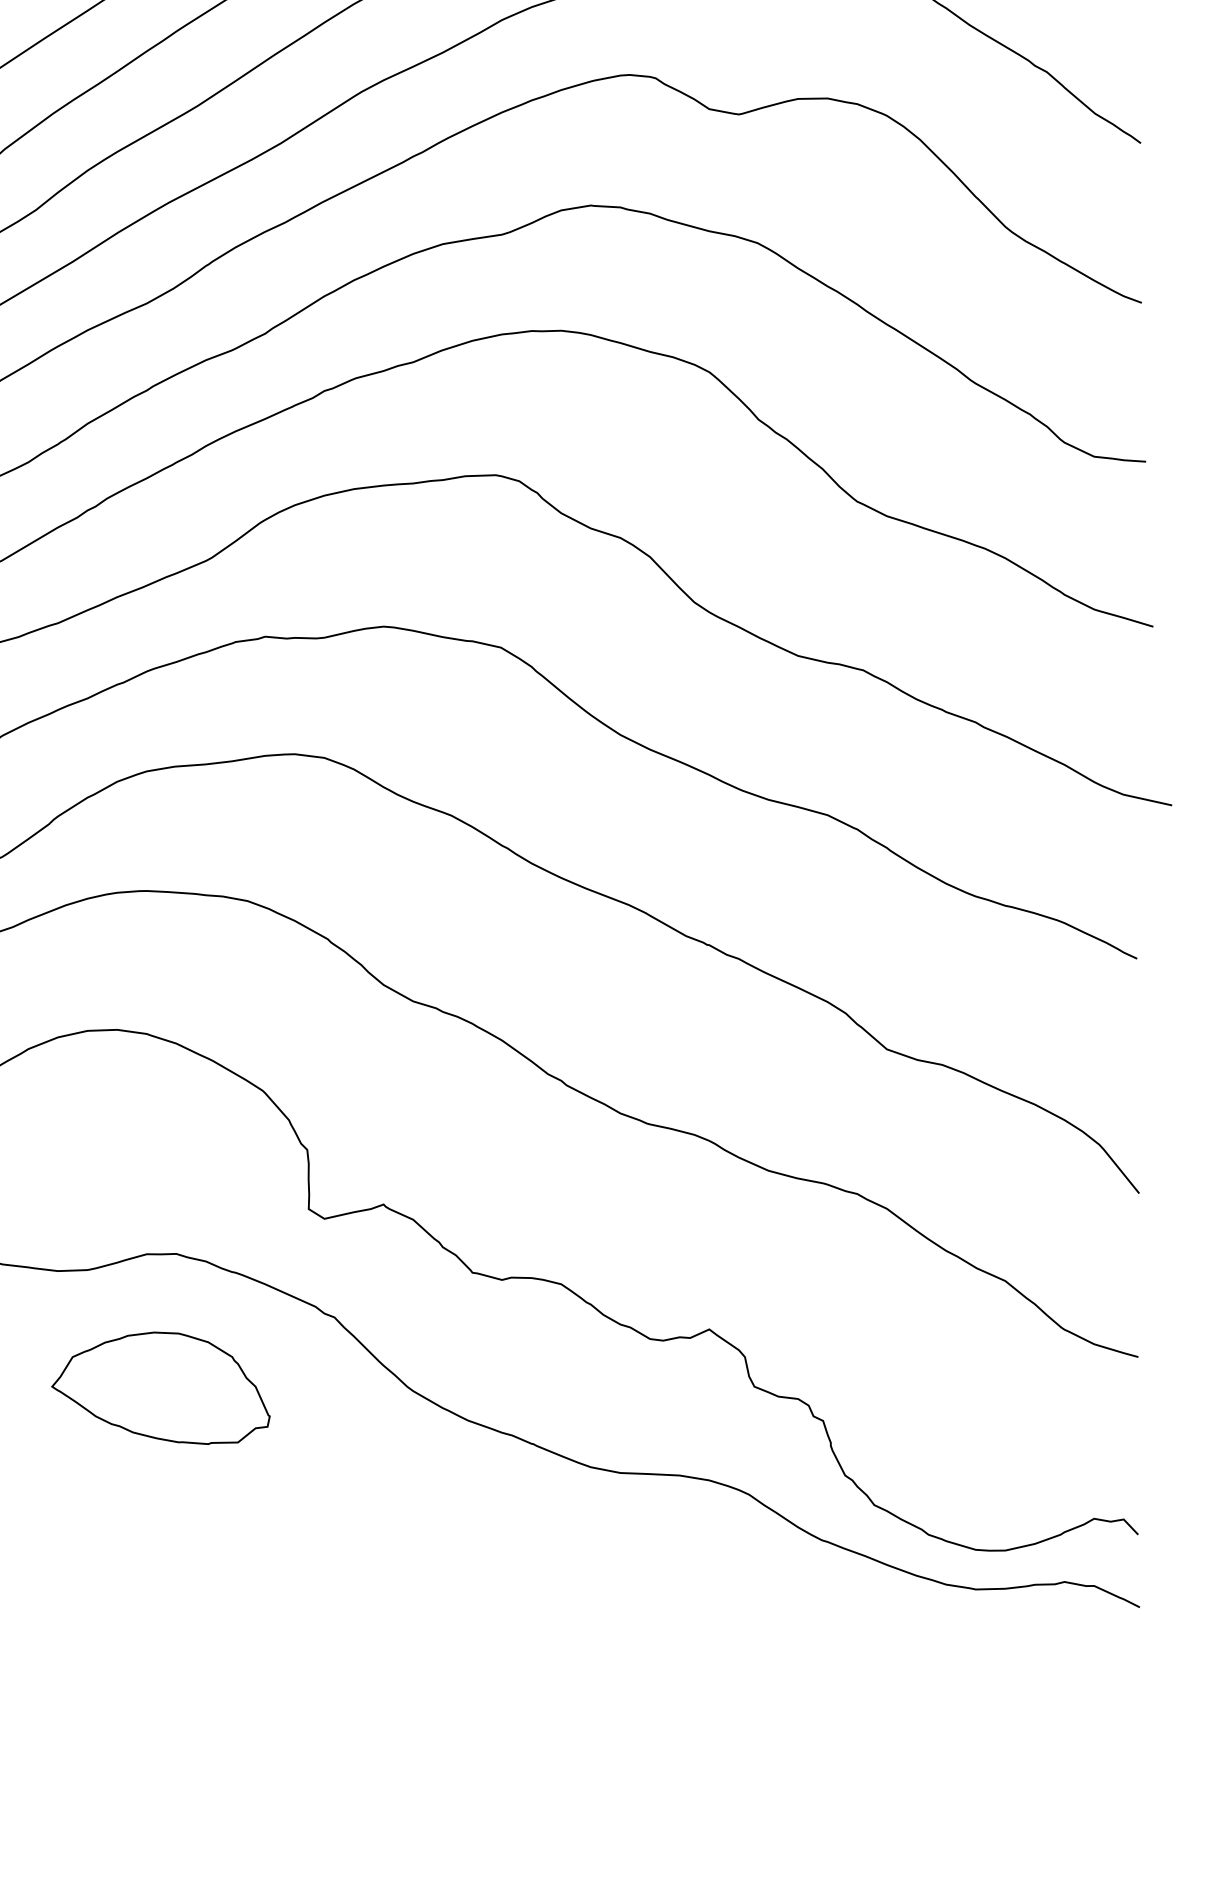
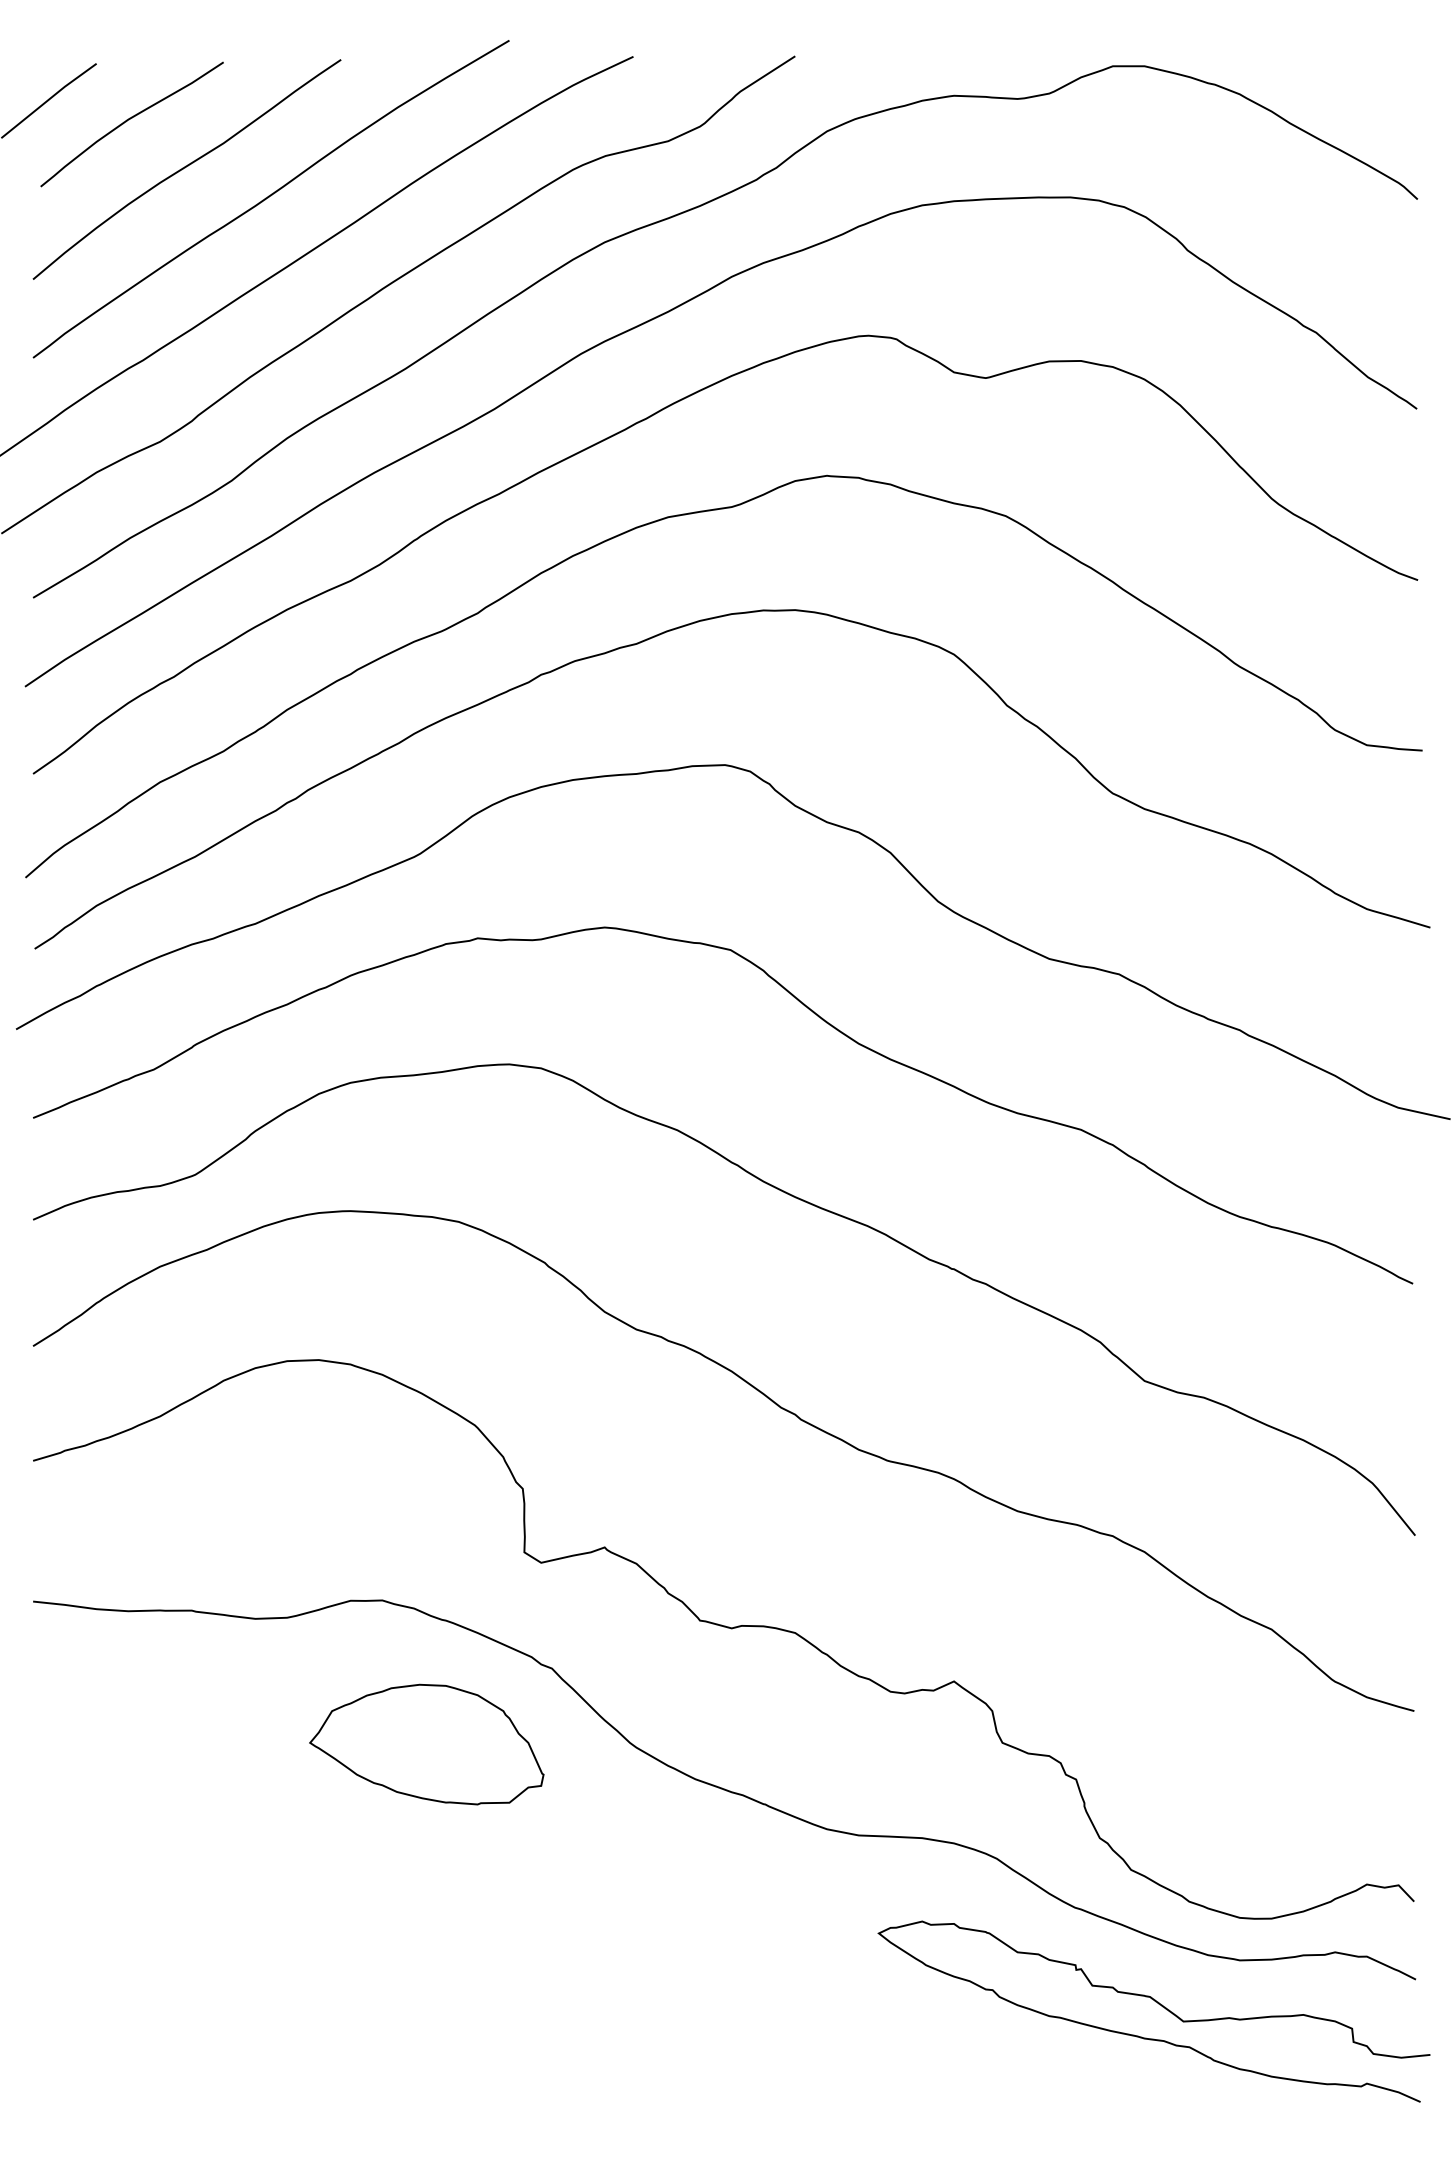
part: (160, 1388) -> (426, 1744), moved
curve: (899, 1630) -> (1158, 2004), added

